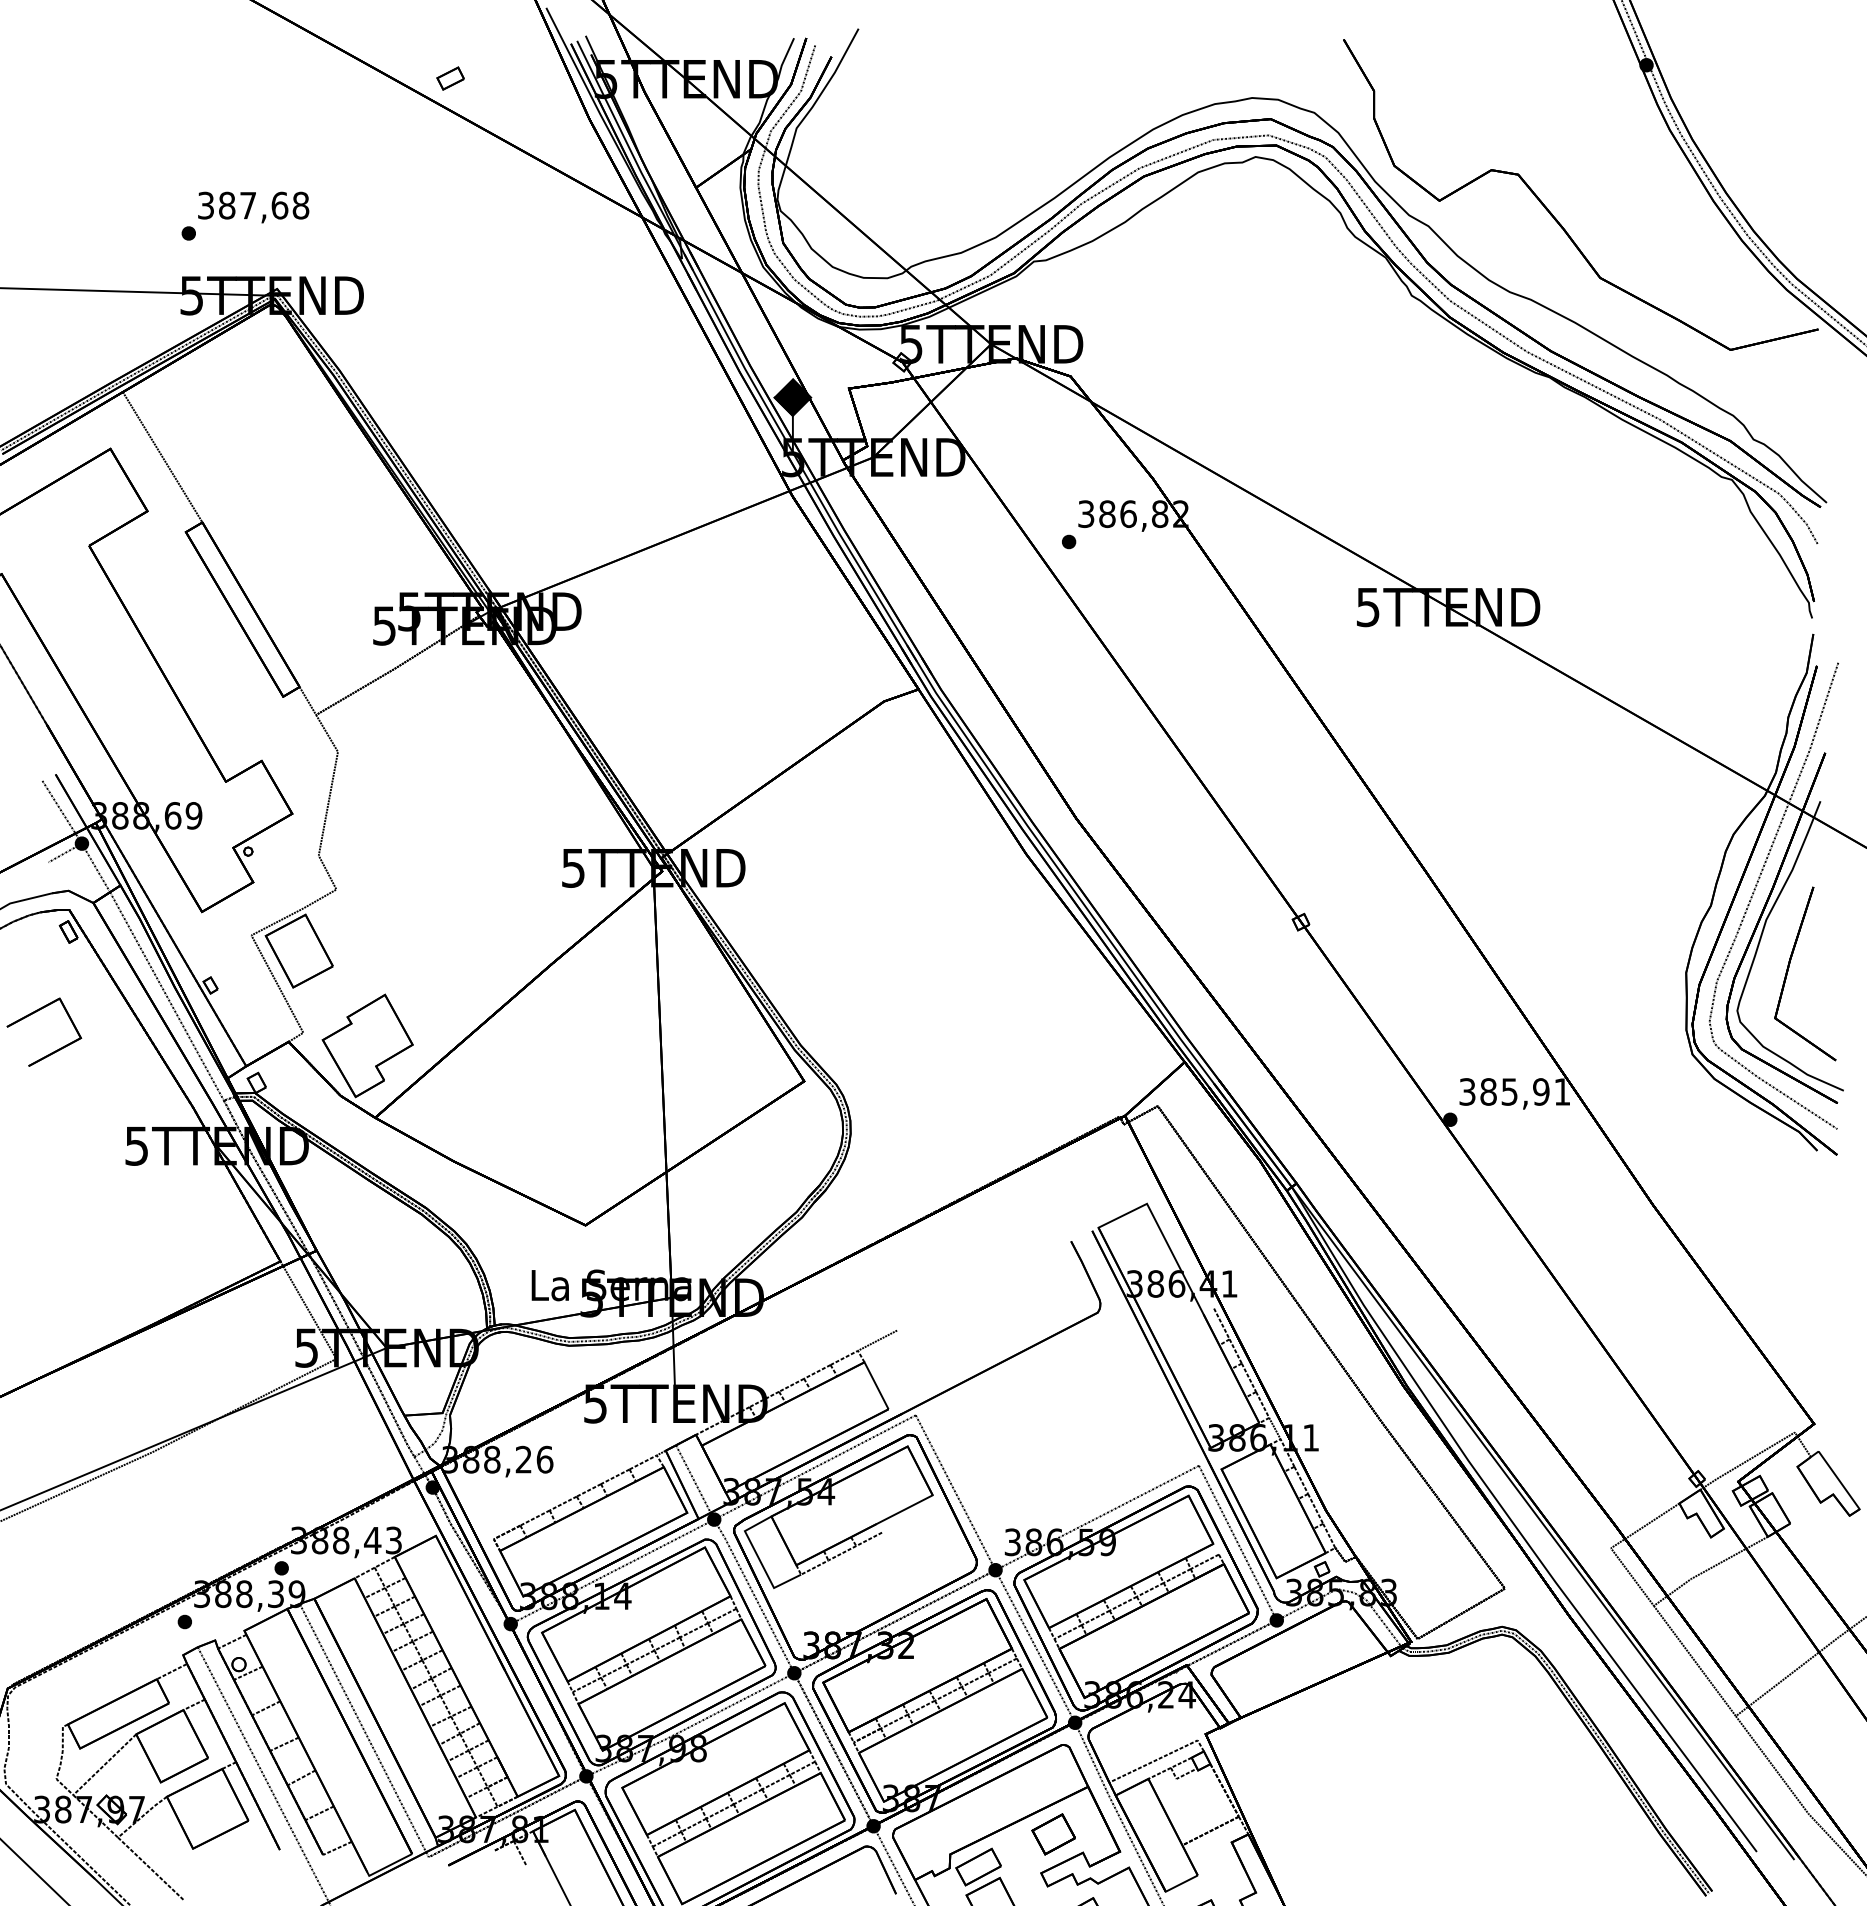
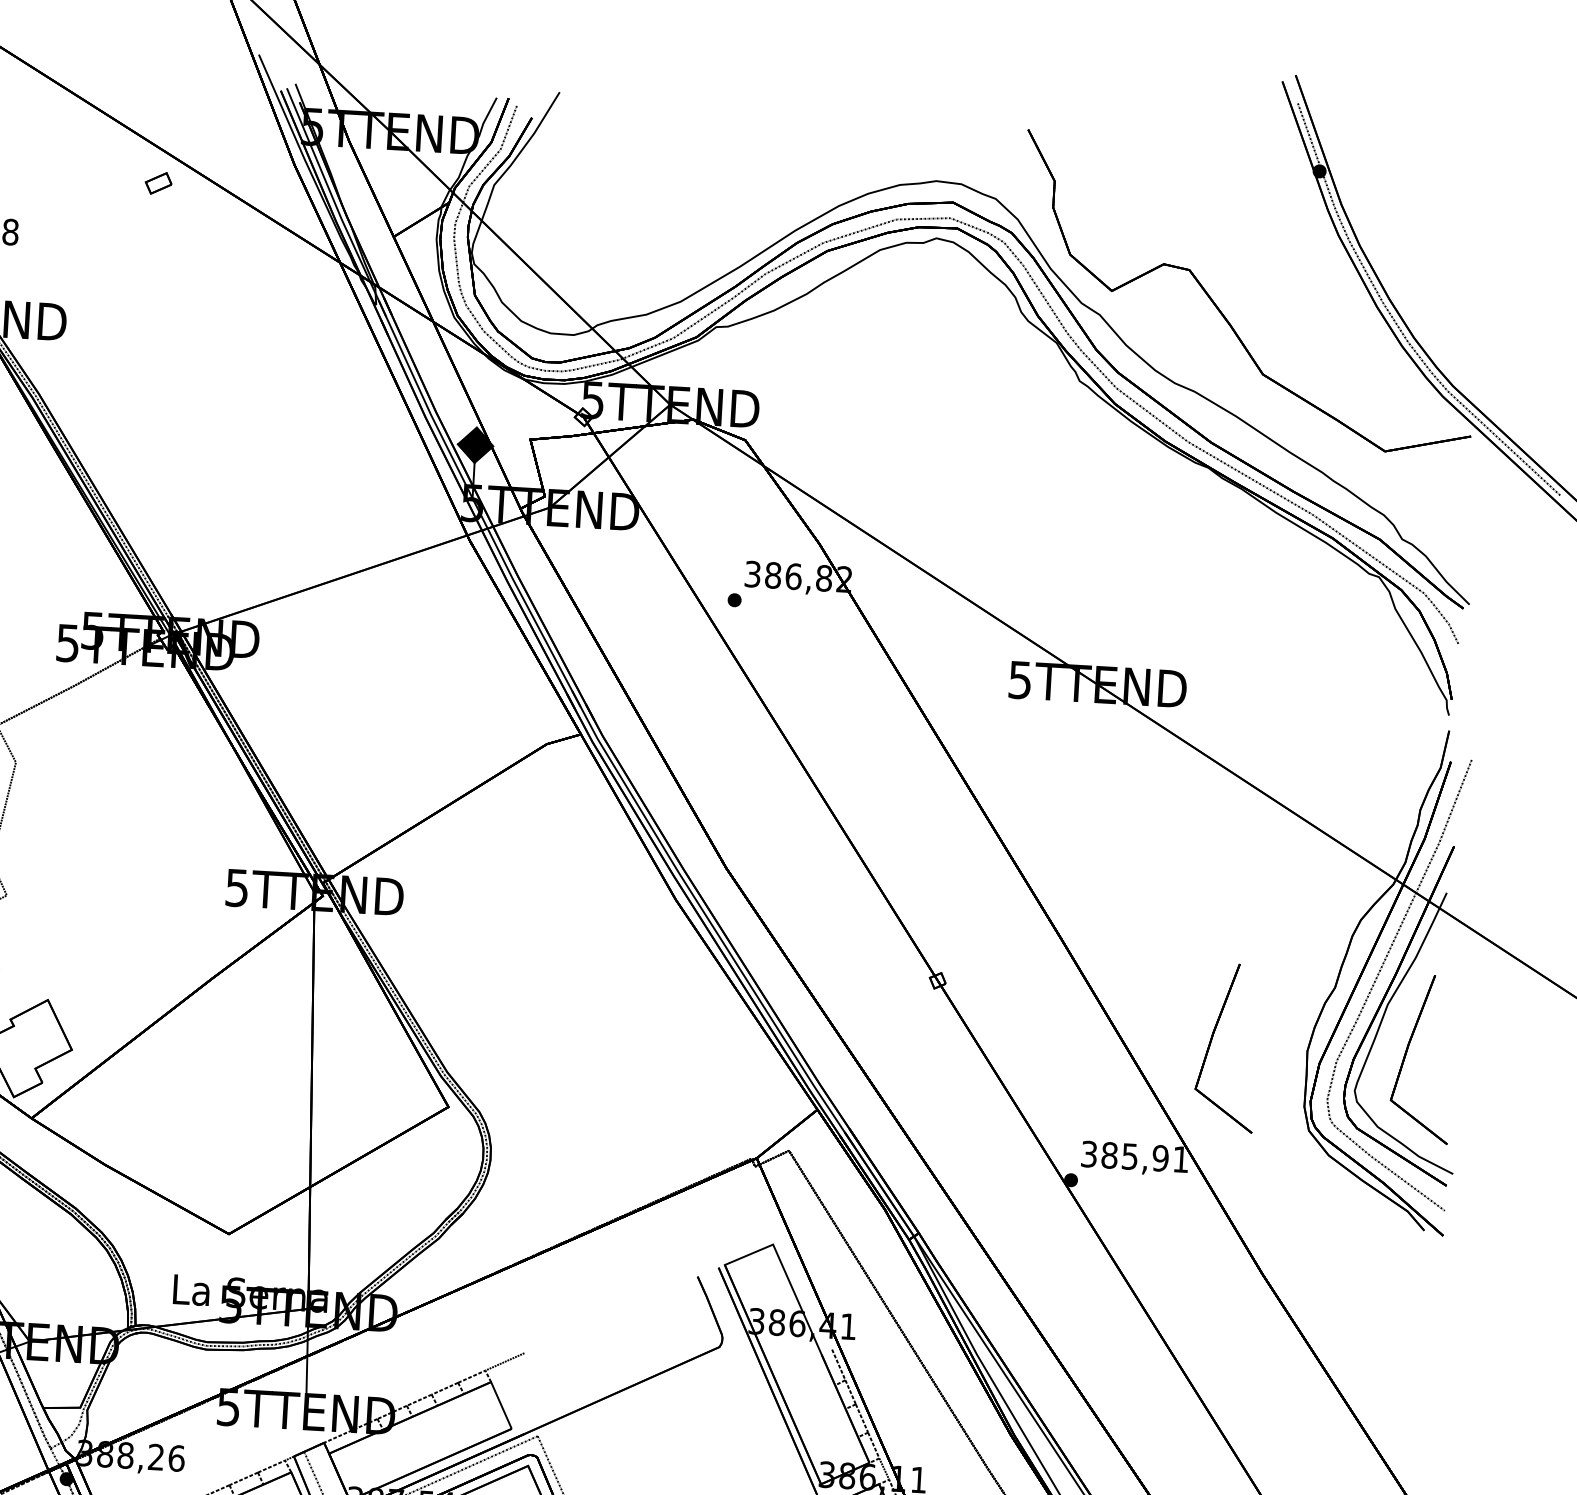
part: (450, 78) -> (158, 183), moved
part: (1587, 967) -> (1212, 1040), added

